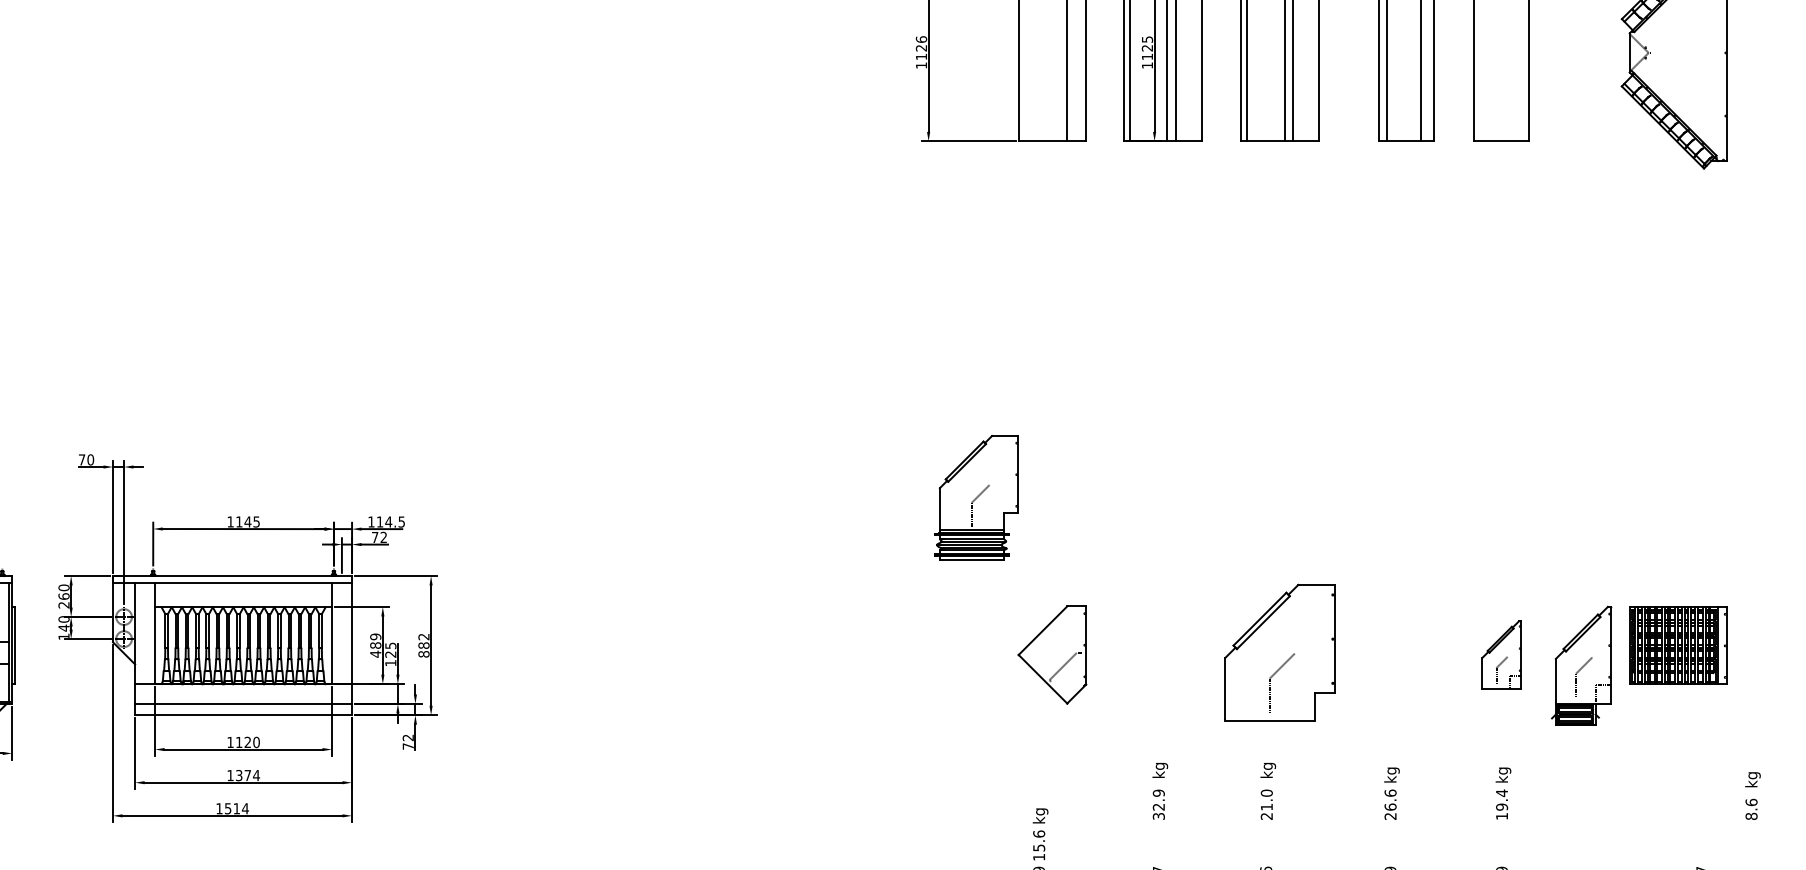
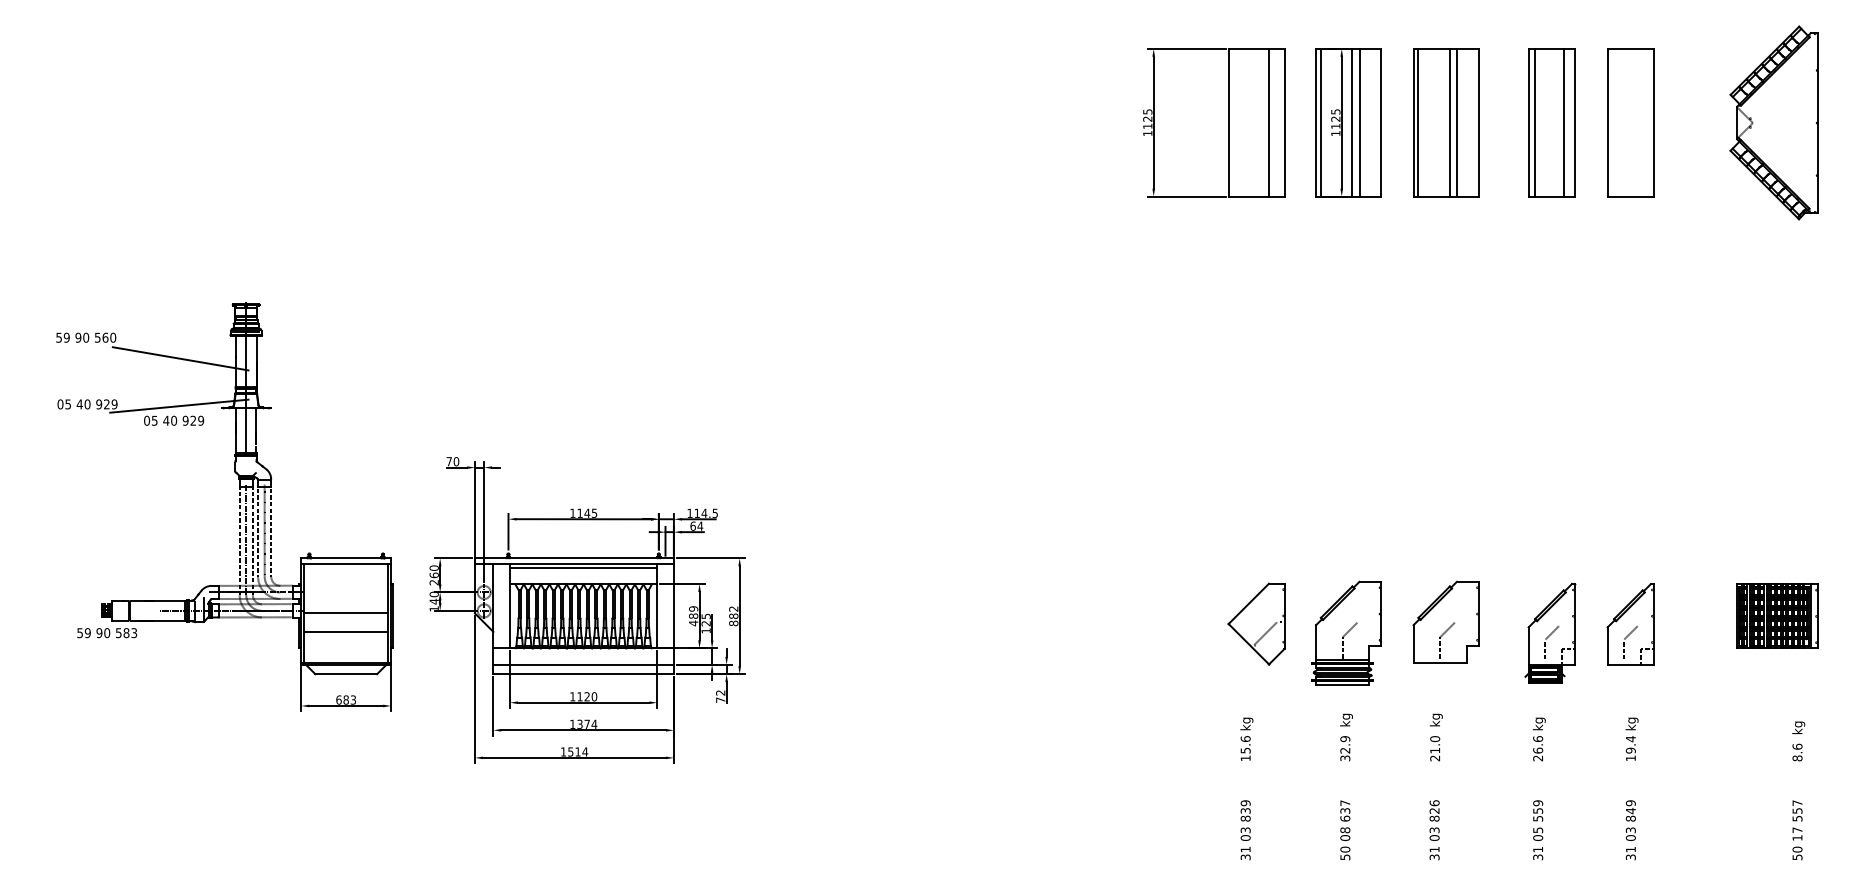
text: (921, 39) -> (1147, 111), 1126 -> 1125
part: (976, 496) -> (1346, 632), moved
text: (379, 536) -> (696, 525), 72 -> 64
line: (243, 588) -> (583, 568), added
part: (1279, 651) -> (1445, 621), size x0.71
part: (1501, 655) -> (1630, 624), size x1.43
part: (1582, 666) -> (1550, 633), moved
text: (1752, 796) -> (1798, 741), moved
text: (1040, 833) -> (1246, 738), moved

